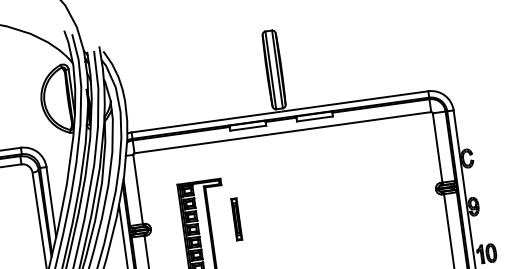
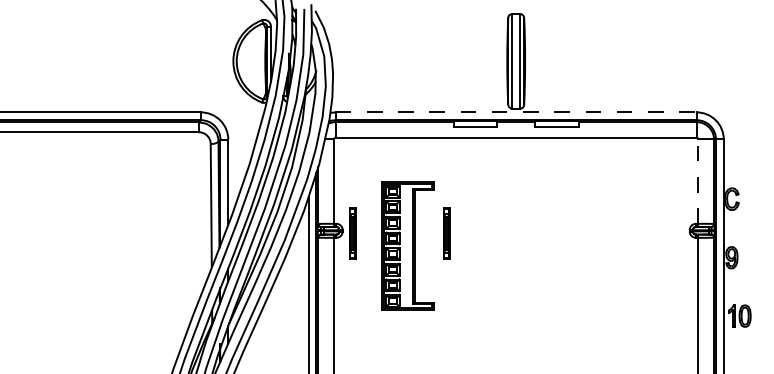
line: (280, 111) -> (516, 112), solid -> dashed
line: (437, 147) -> (698, 181), solid -> dashed
part: (159, 230) -> (352, 233), added

